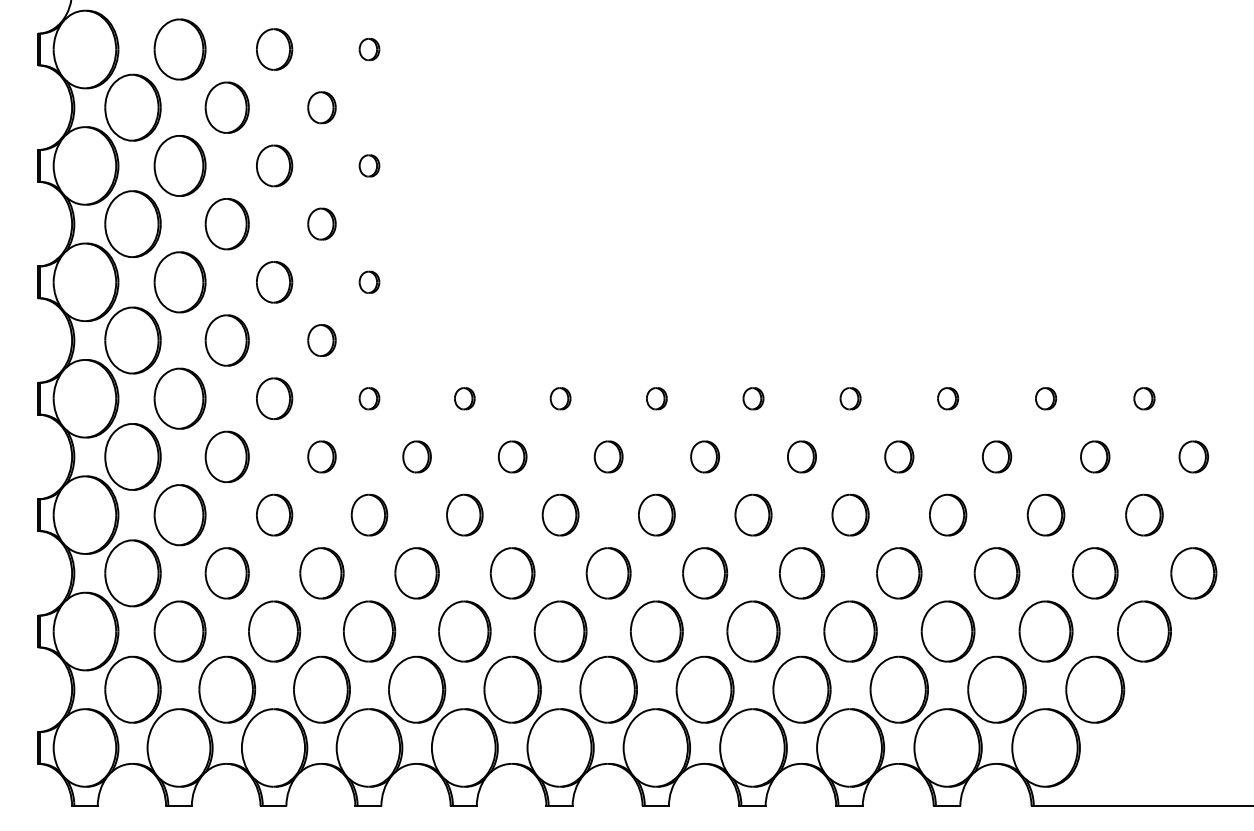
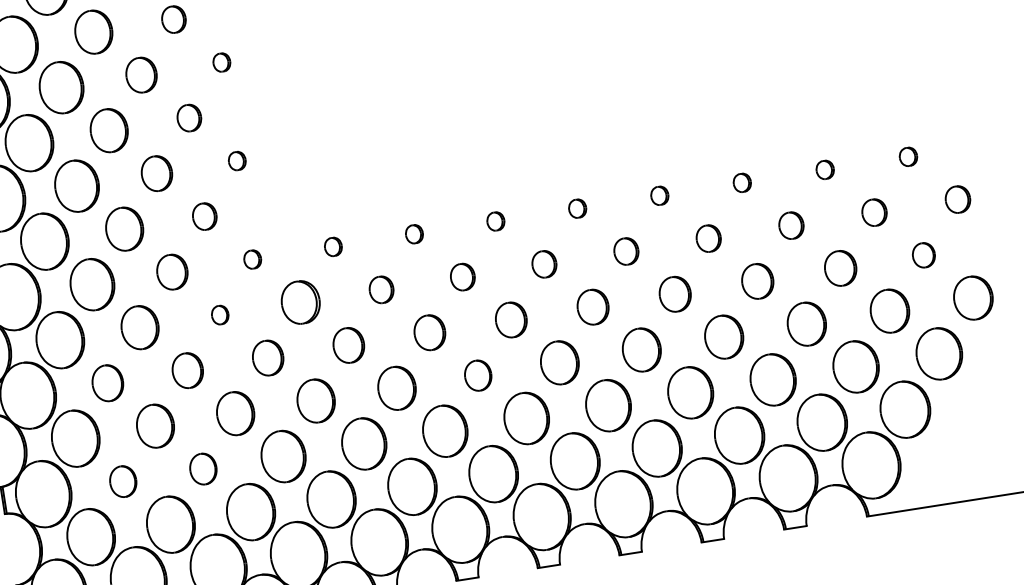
part: (321, 456) -> (219, 314), size x0.7
part: (416, 456) -> (300, 302), size x1.6
part: (1144, 514) -> (923, 254), size x0.7
part: (179, 515) -> (107, 383), size x0.7
part: (608, 573) -> (478, 375), size x0.7
part: (179, 631) -> (122, 481), size x0.6
part: (274, 631) -> (203, 469), size x0.6

